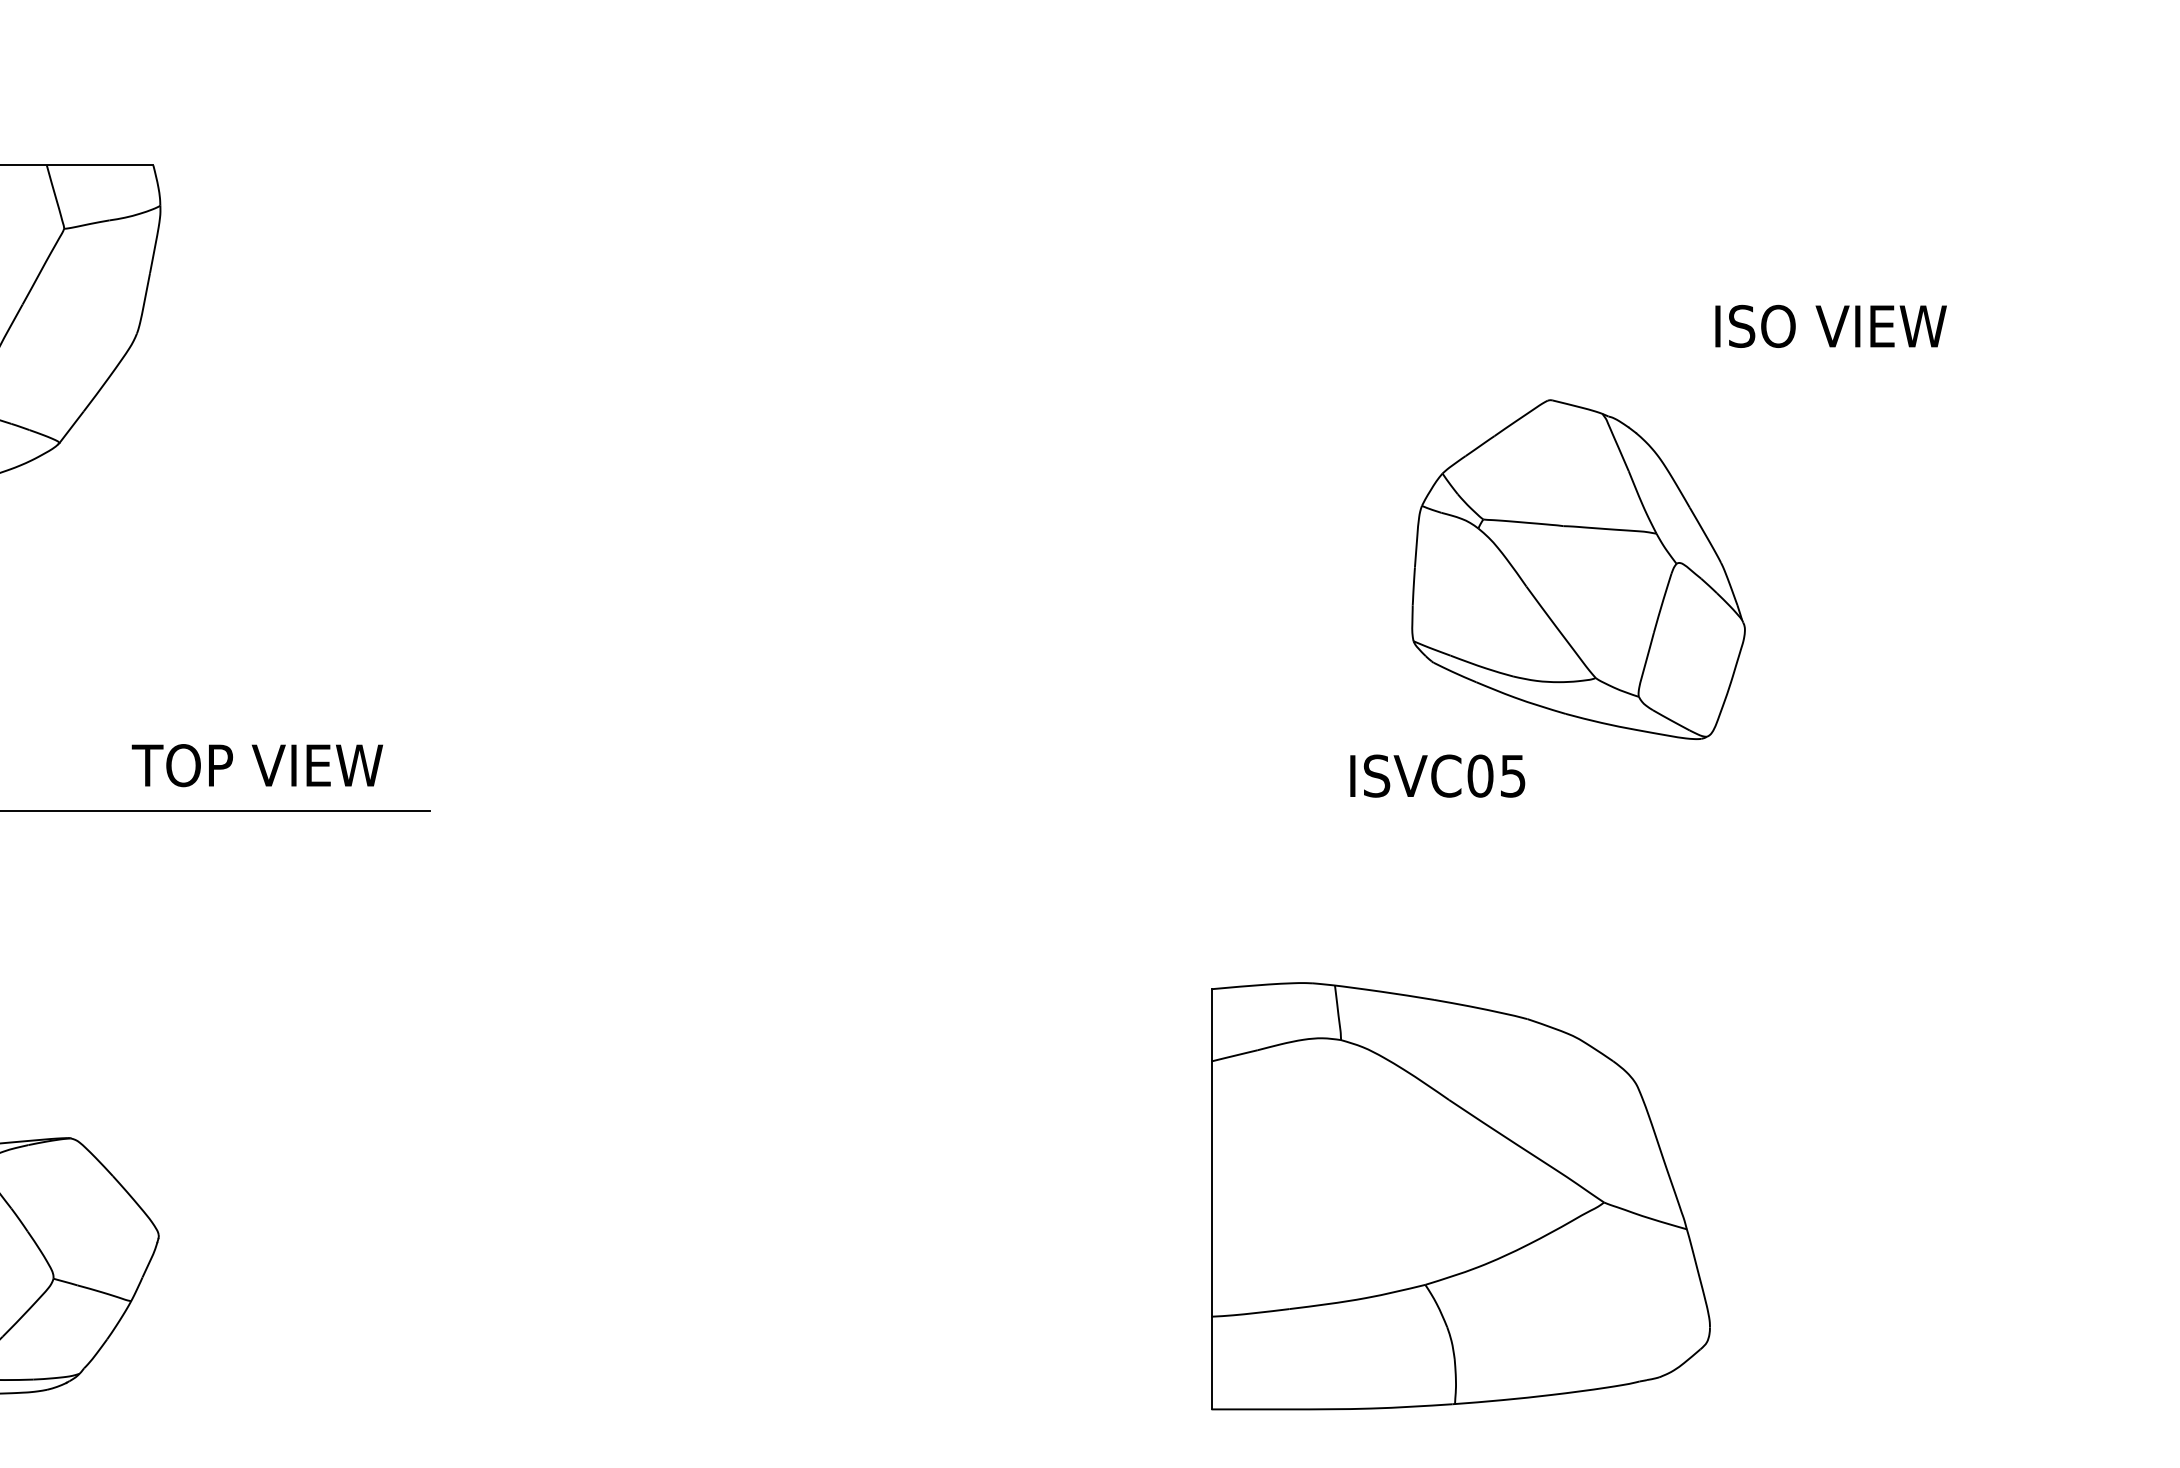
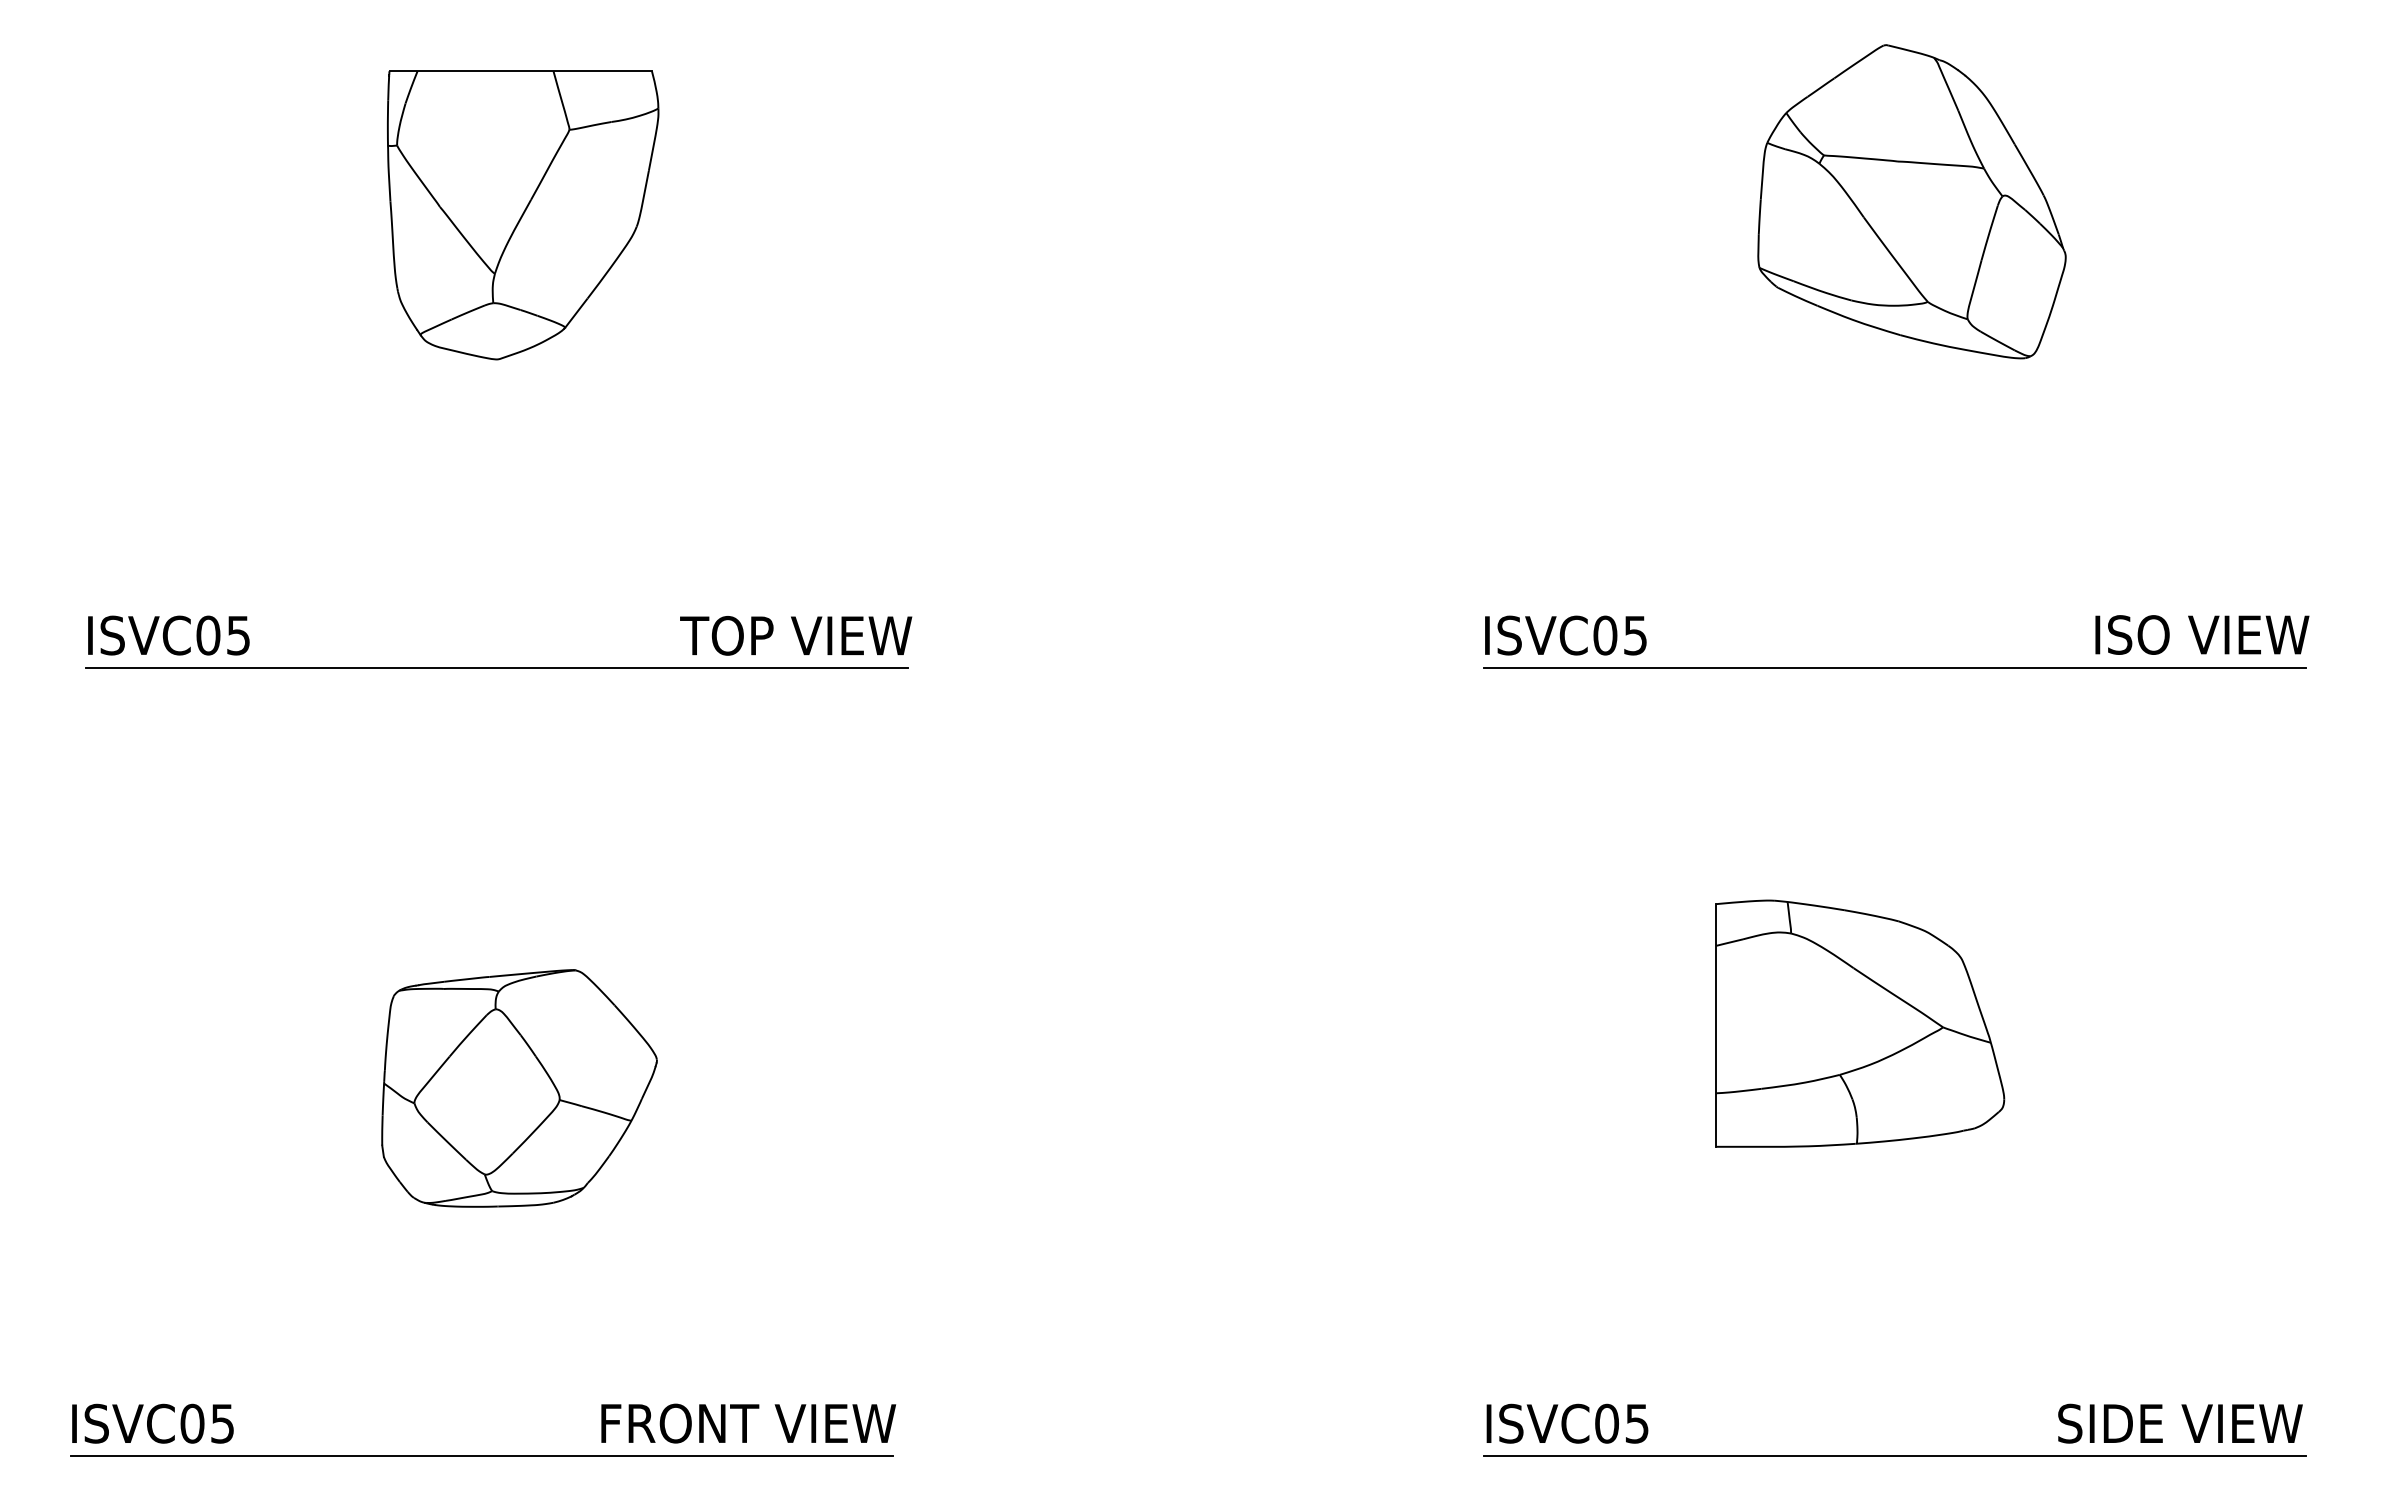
text: (1831, 325) -> (2202, 634), moved
part: (1578, 569) -> (1911, 201), moved
text: (257, 765) -> (796, 635), moved
text: (1437, 776) -> (1565, 635), moved
line: (1499, 810) -> (1895, 667), added
part: (1461, 1195) -> (1860, 1023), size x0.62

